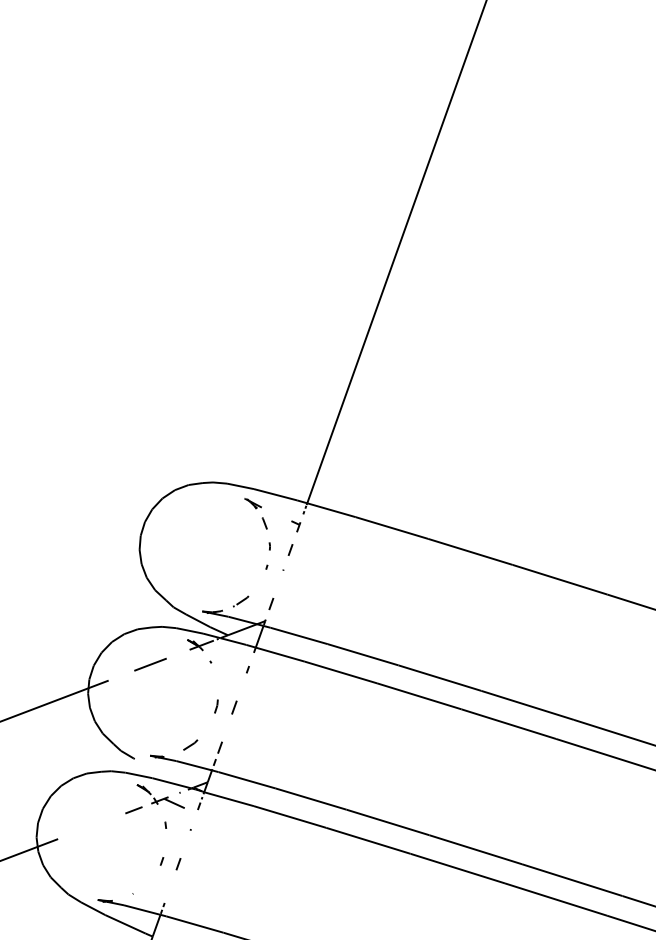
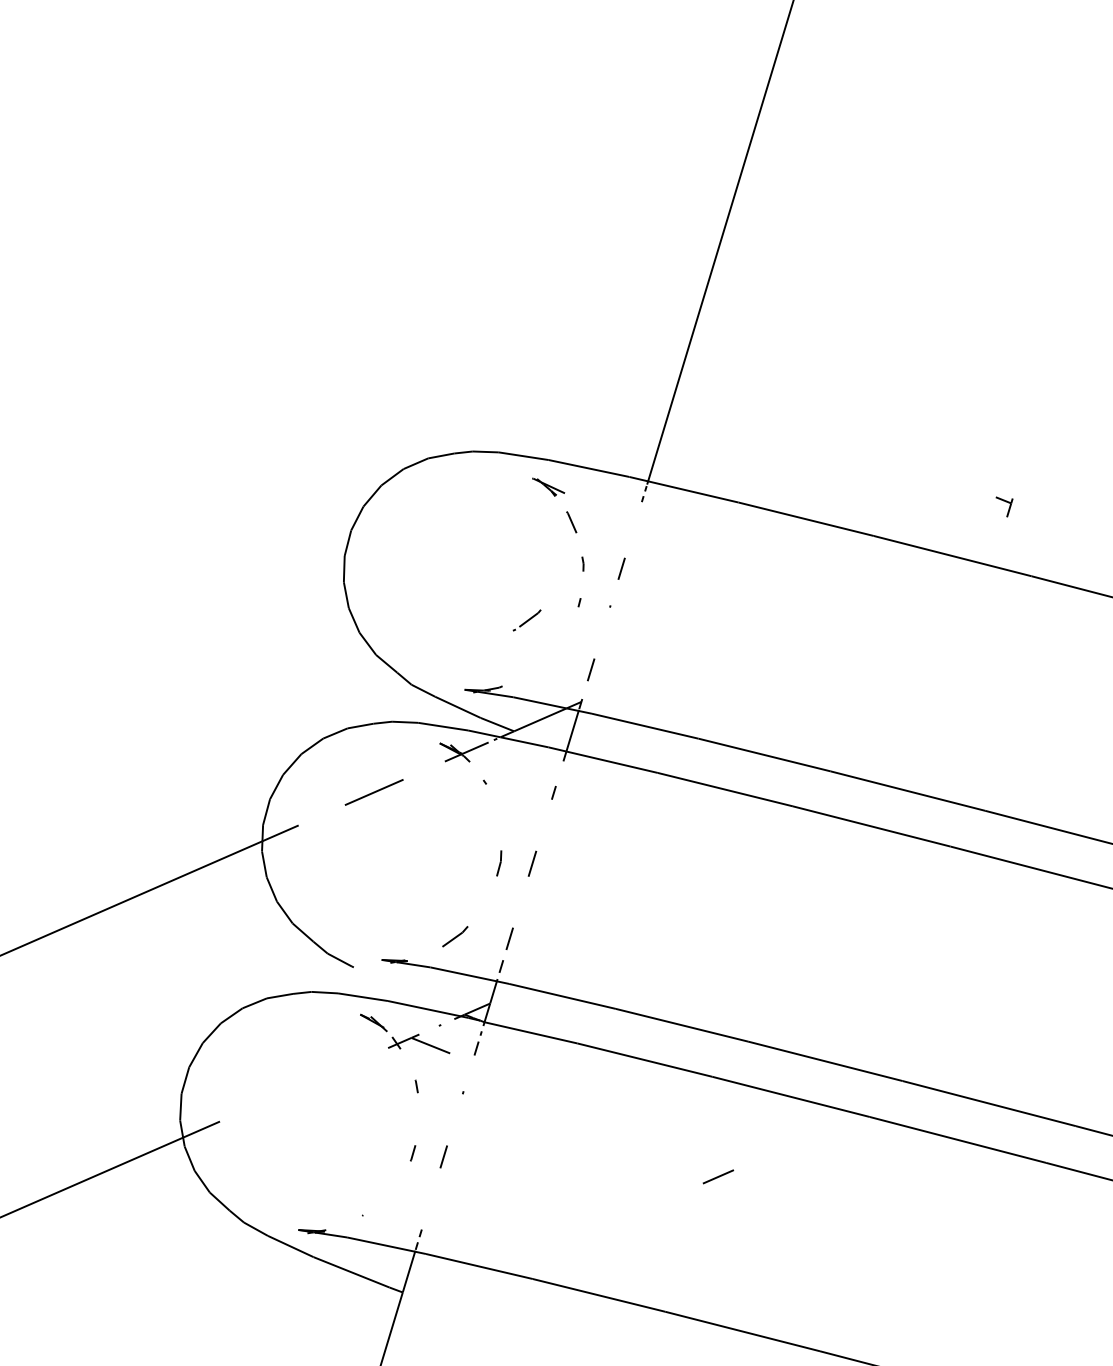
part: (296, 526) -> (1005, 506), moved
line: (241, 601) -> (528, 620), moved
line: (133, 810) -> (717, 1177), moved

